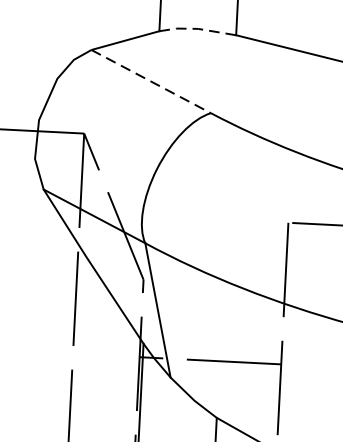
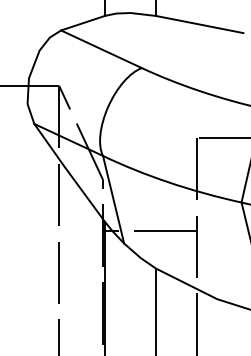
line: (197, 29) -> (130, 13), dashed -> solid
line: (151, 81) -> (101, 49), dashed -> solid

